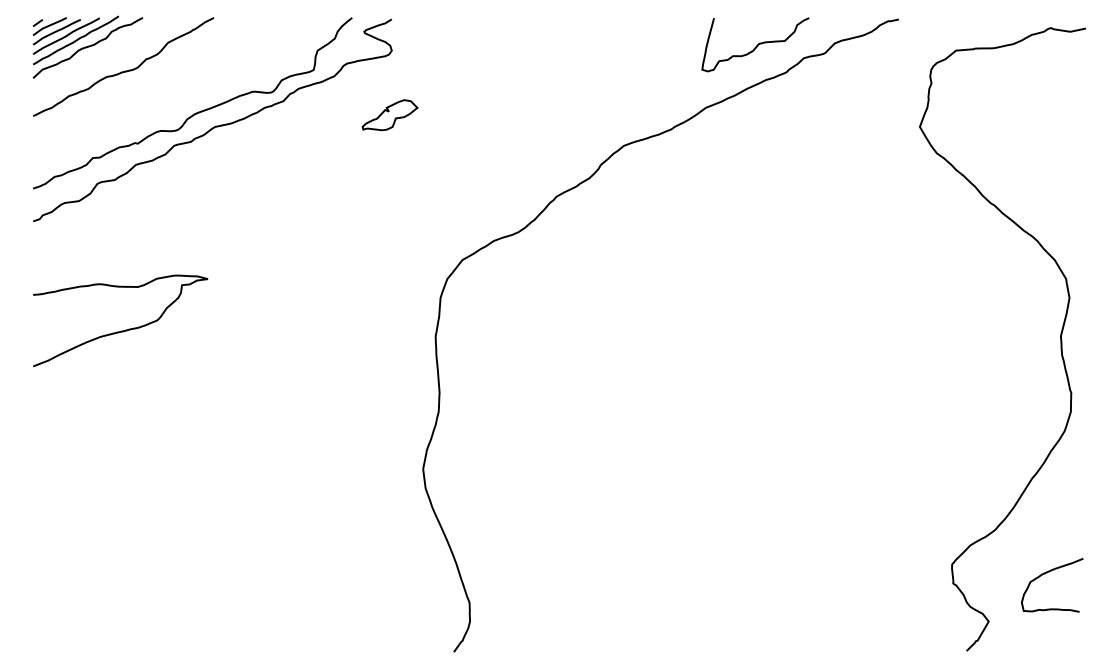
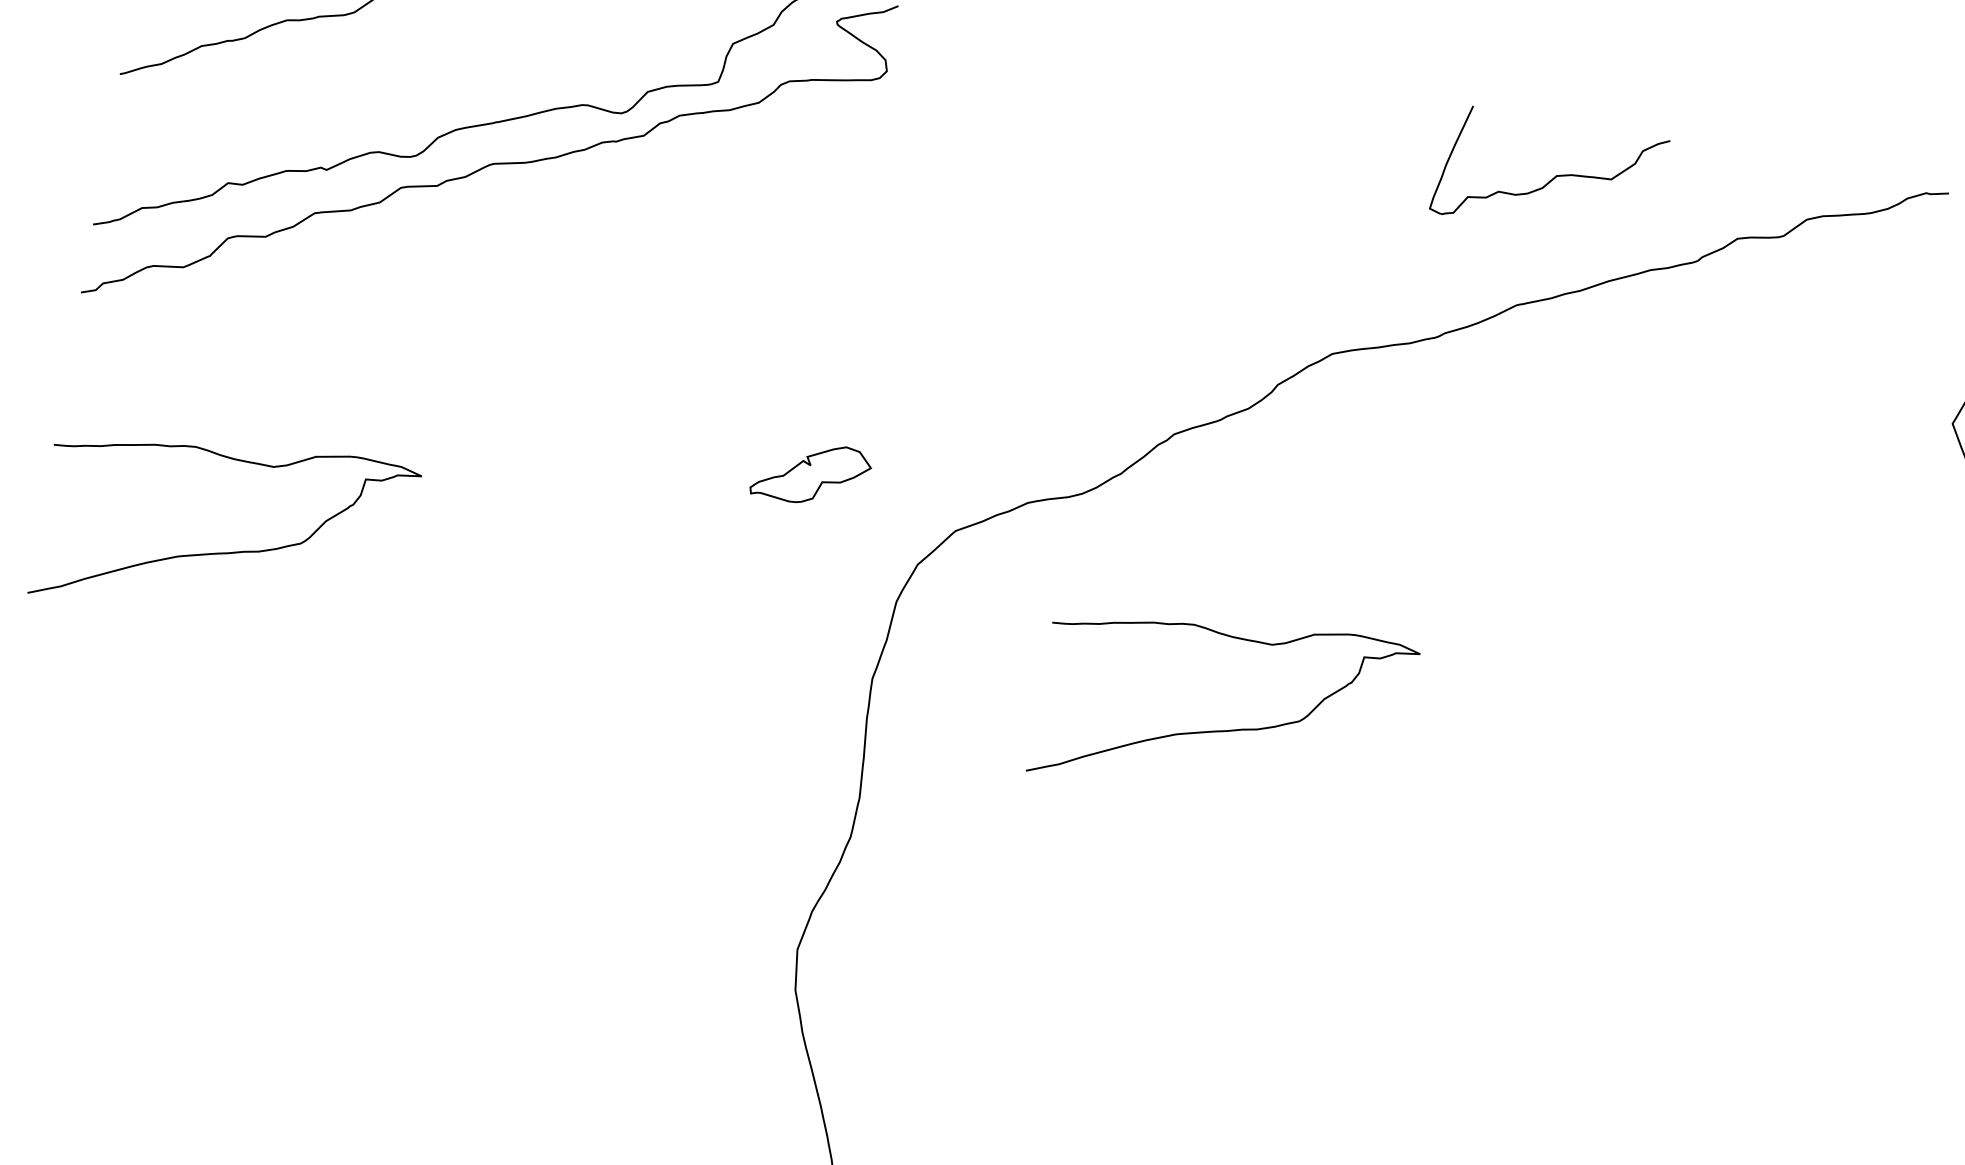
curve: (756, 45) -> (1551, 178), moved
part: (389, 115) -> (810, 473), moved
curve: (603, 330) -> (1222, 728), added

